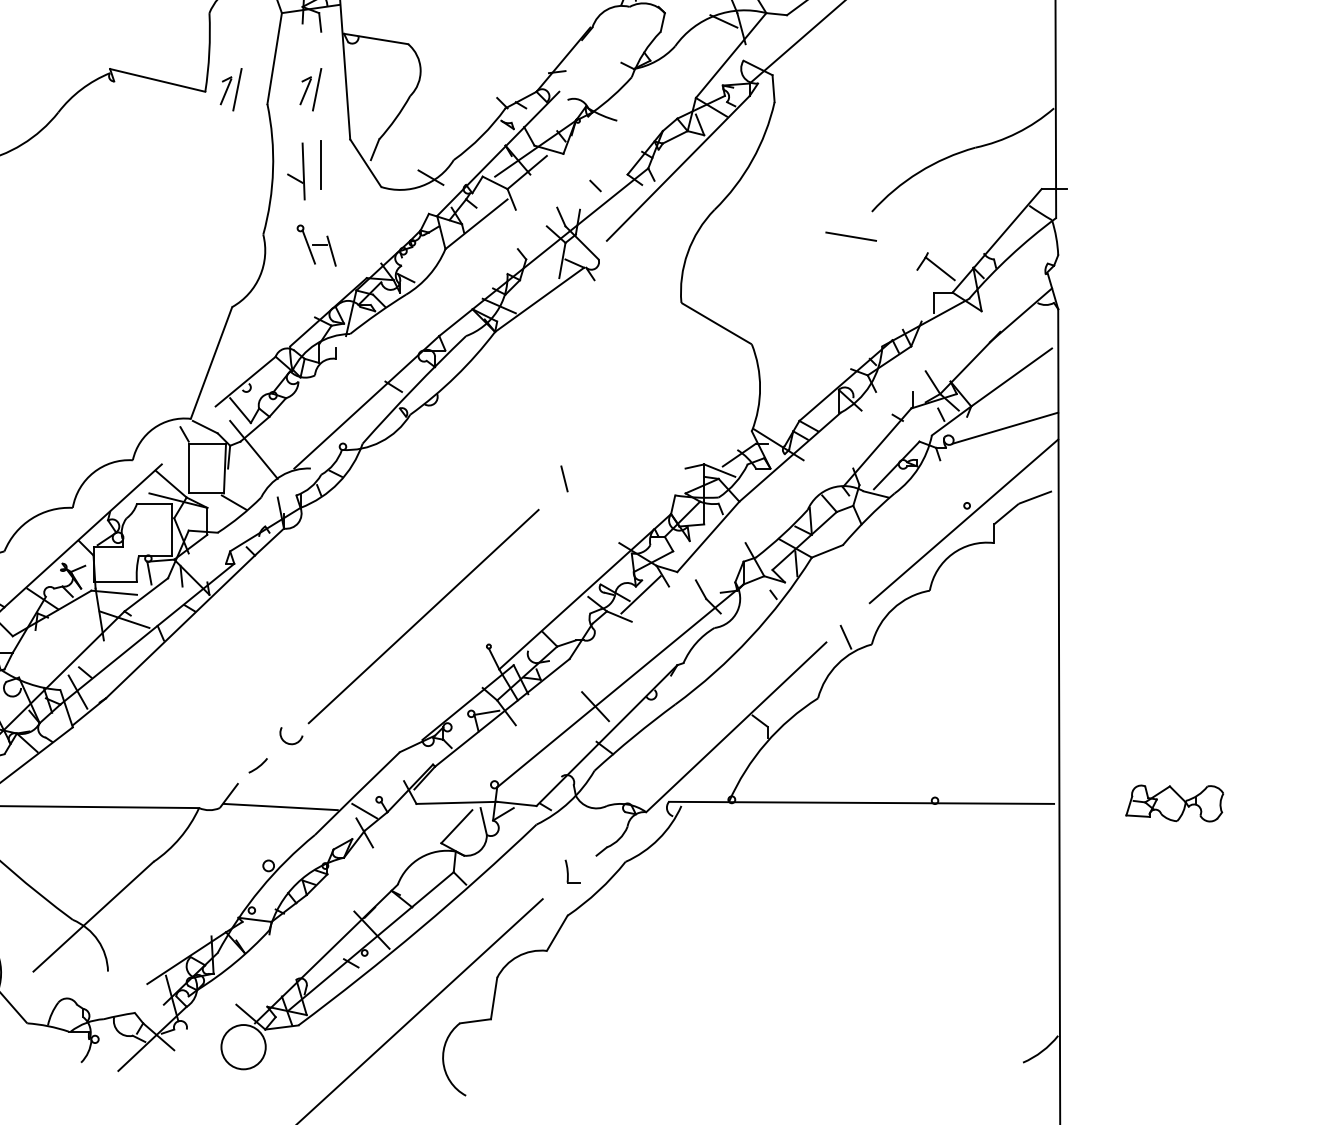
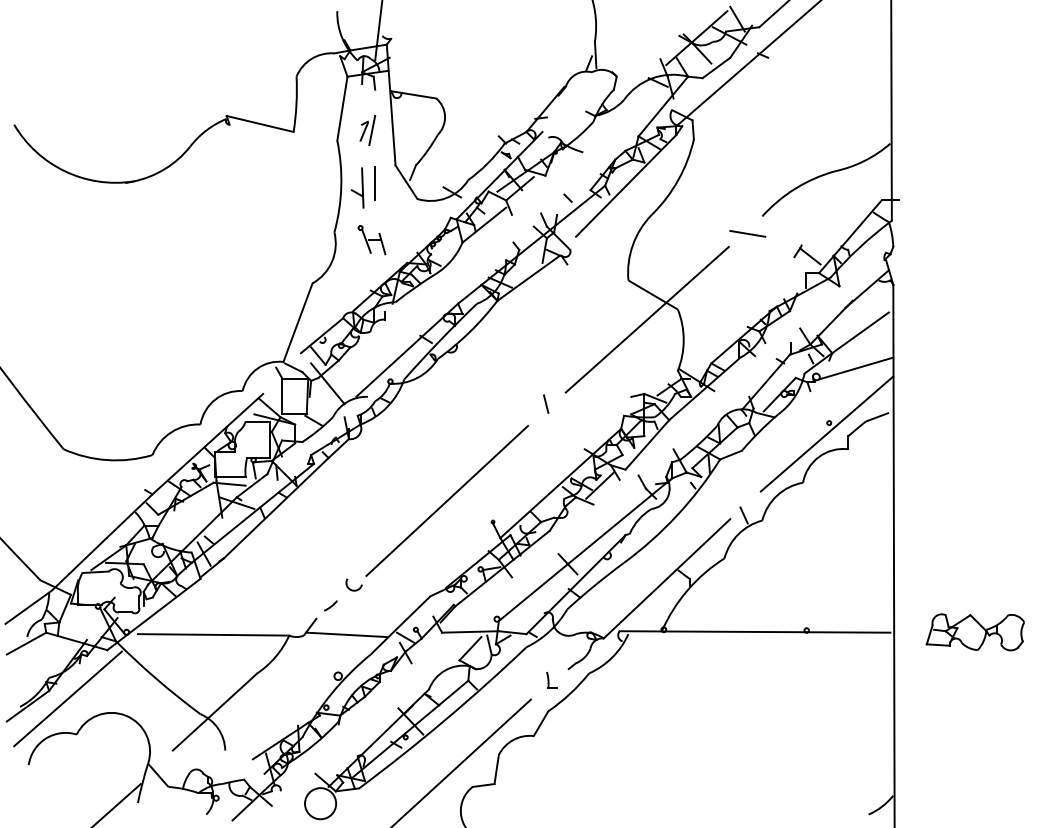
part: (230, 89) -> (311, 130), removed
line: (707, 358) -> (646, 319), added
part: (1173, 803) -> (974, 632), size x1.43

